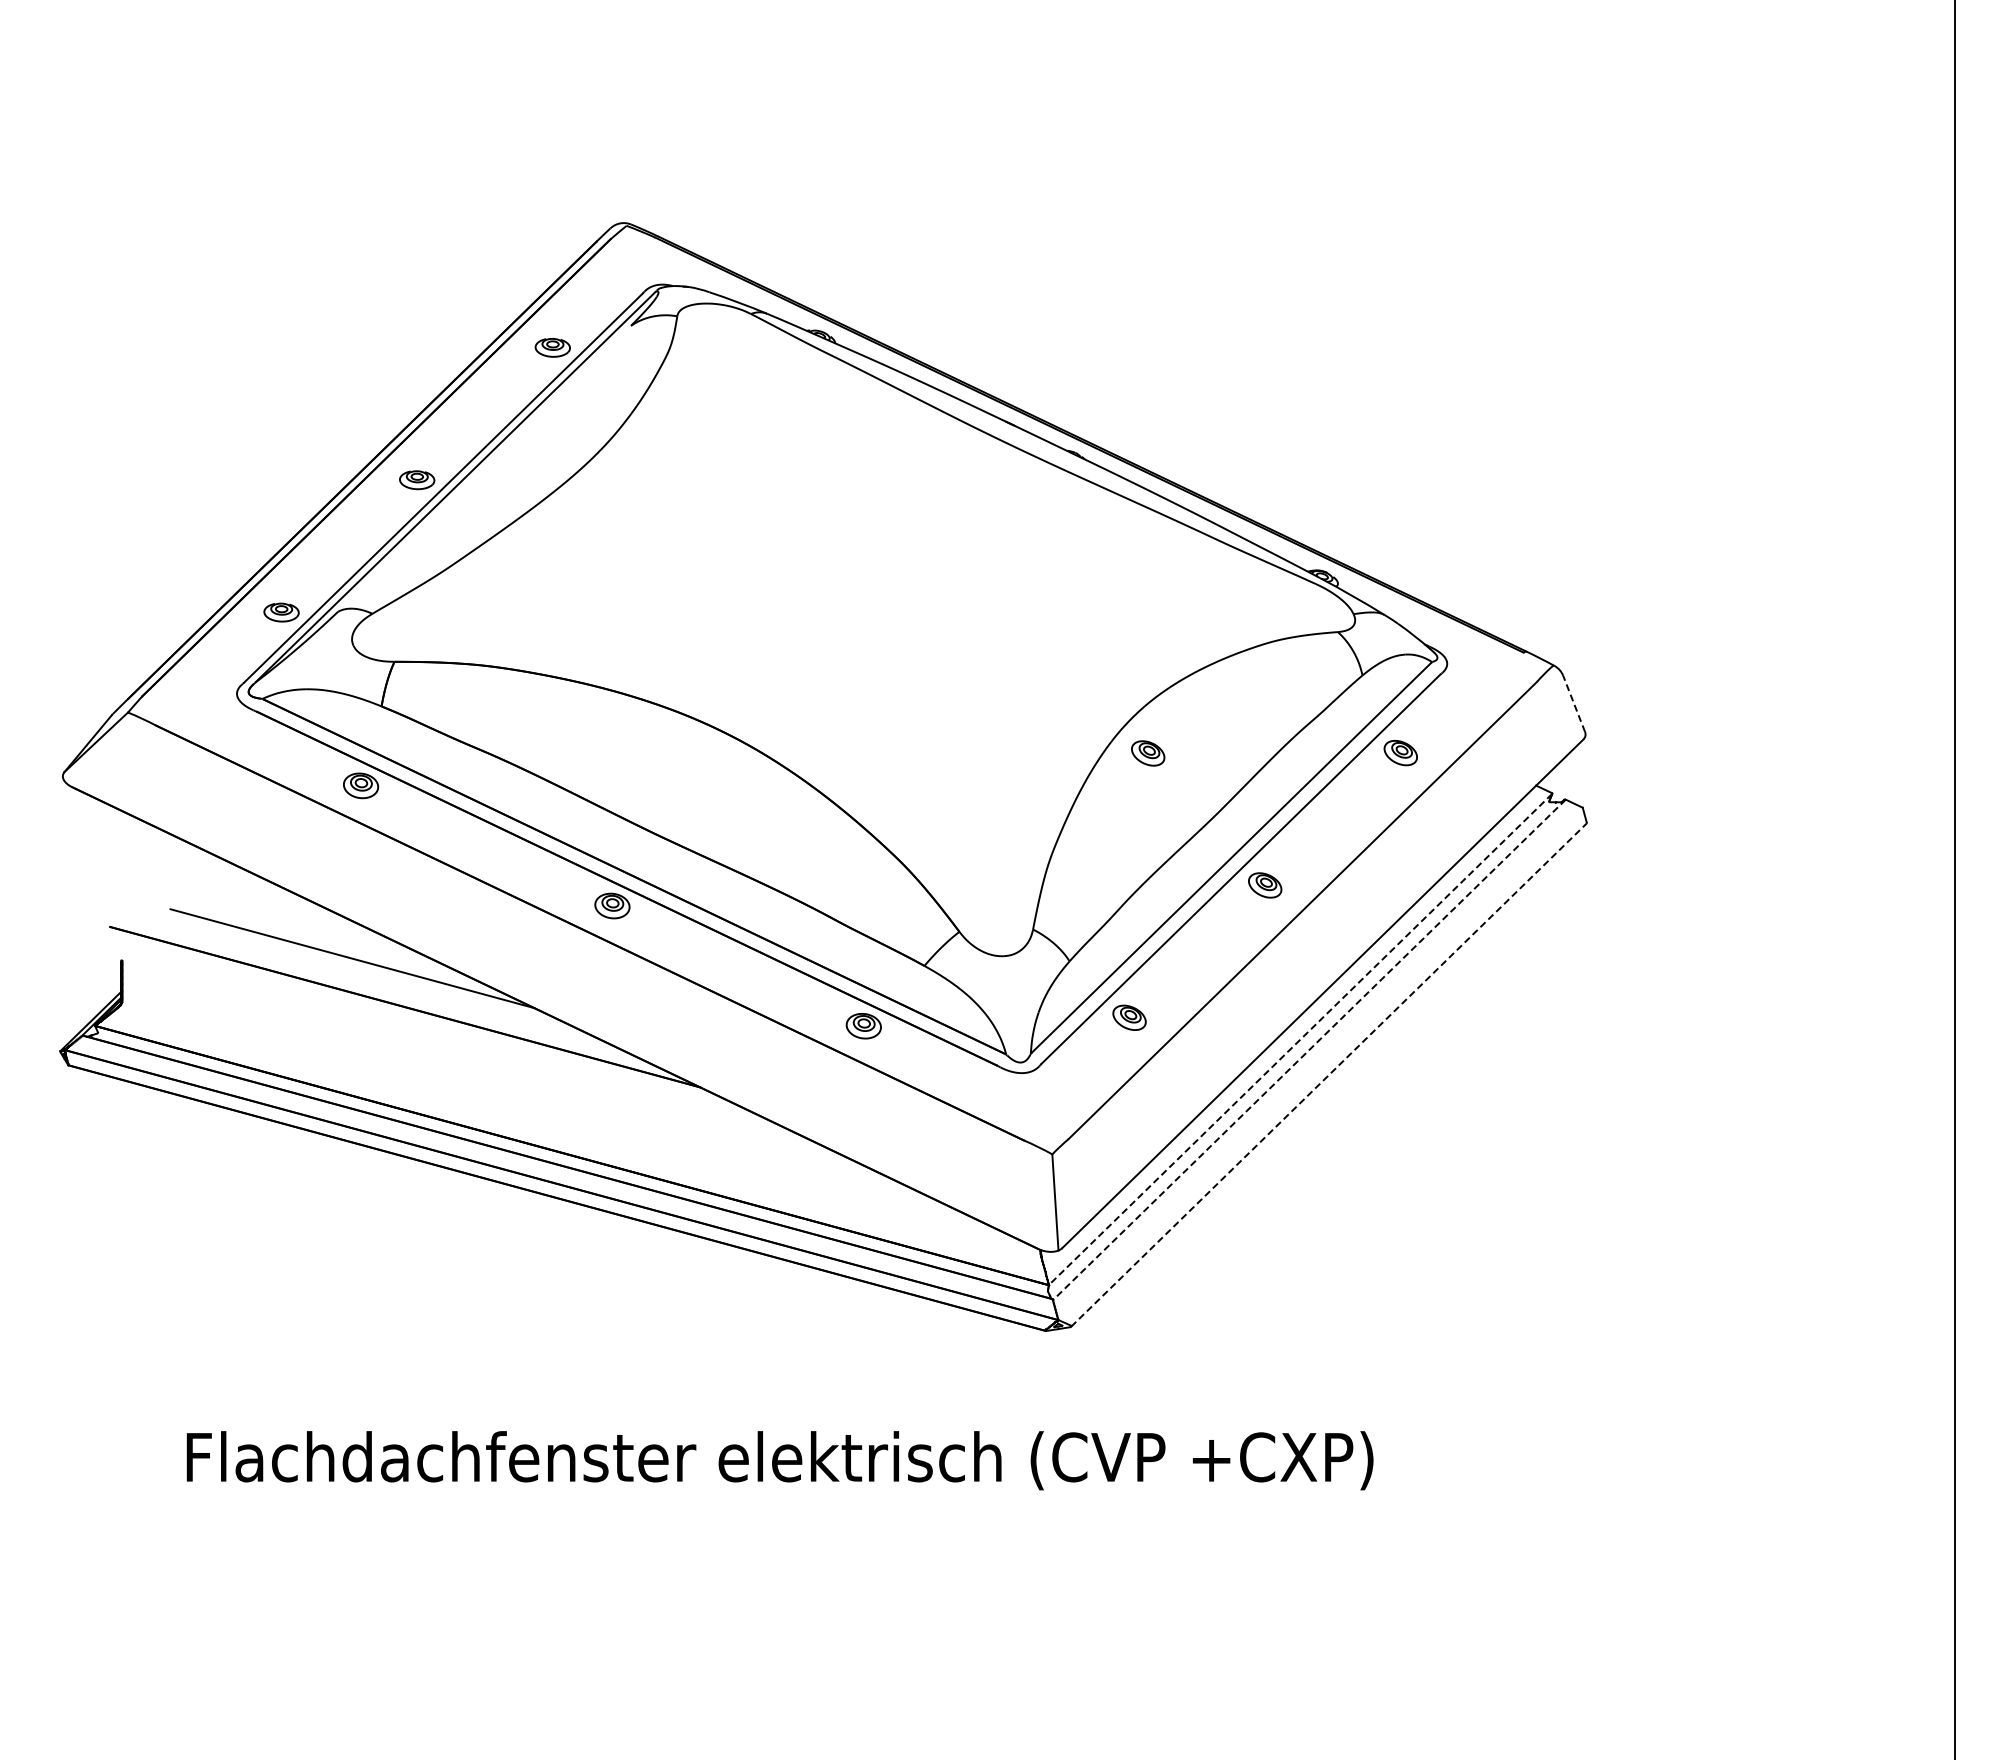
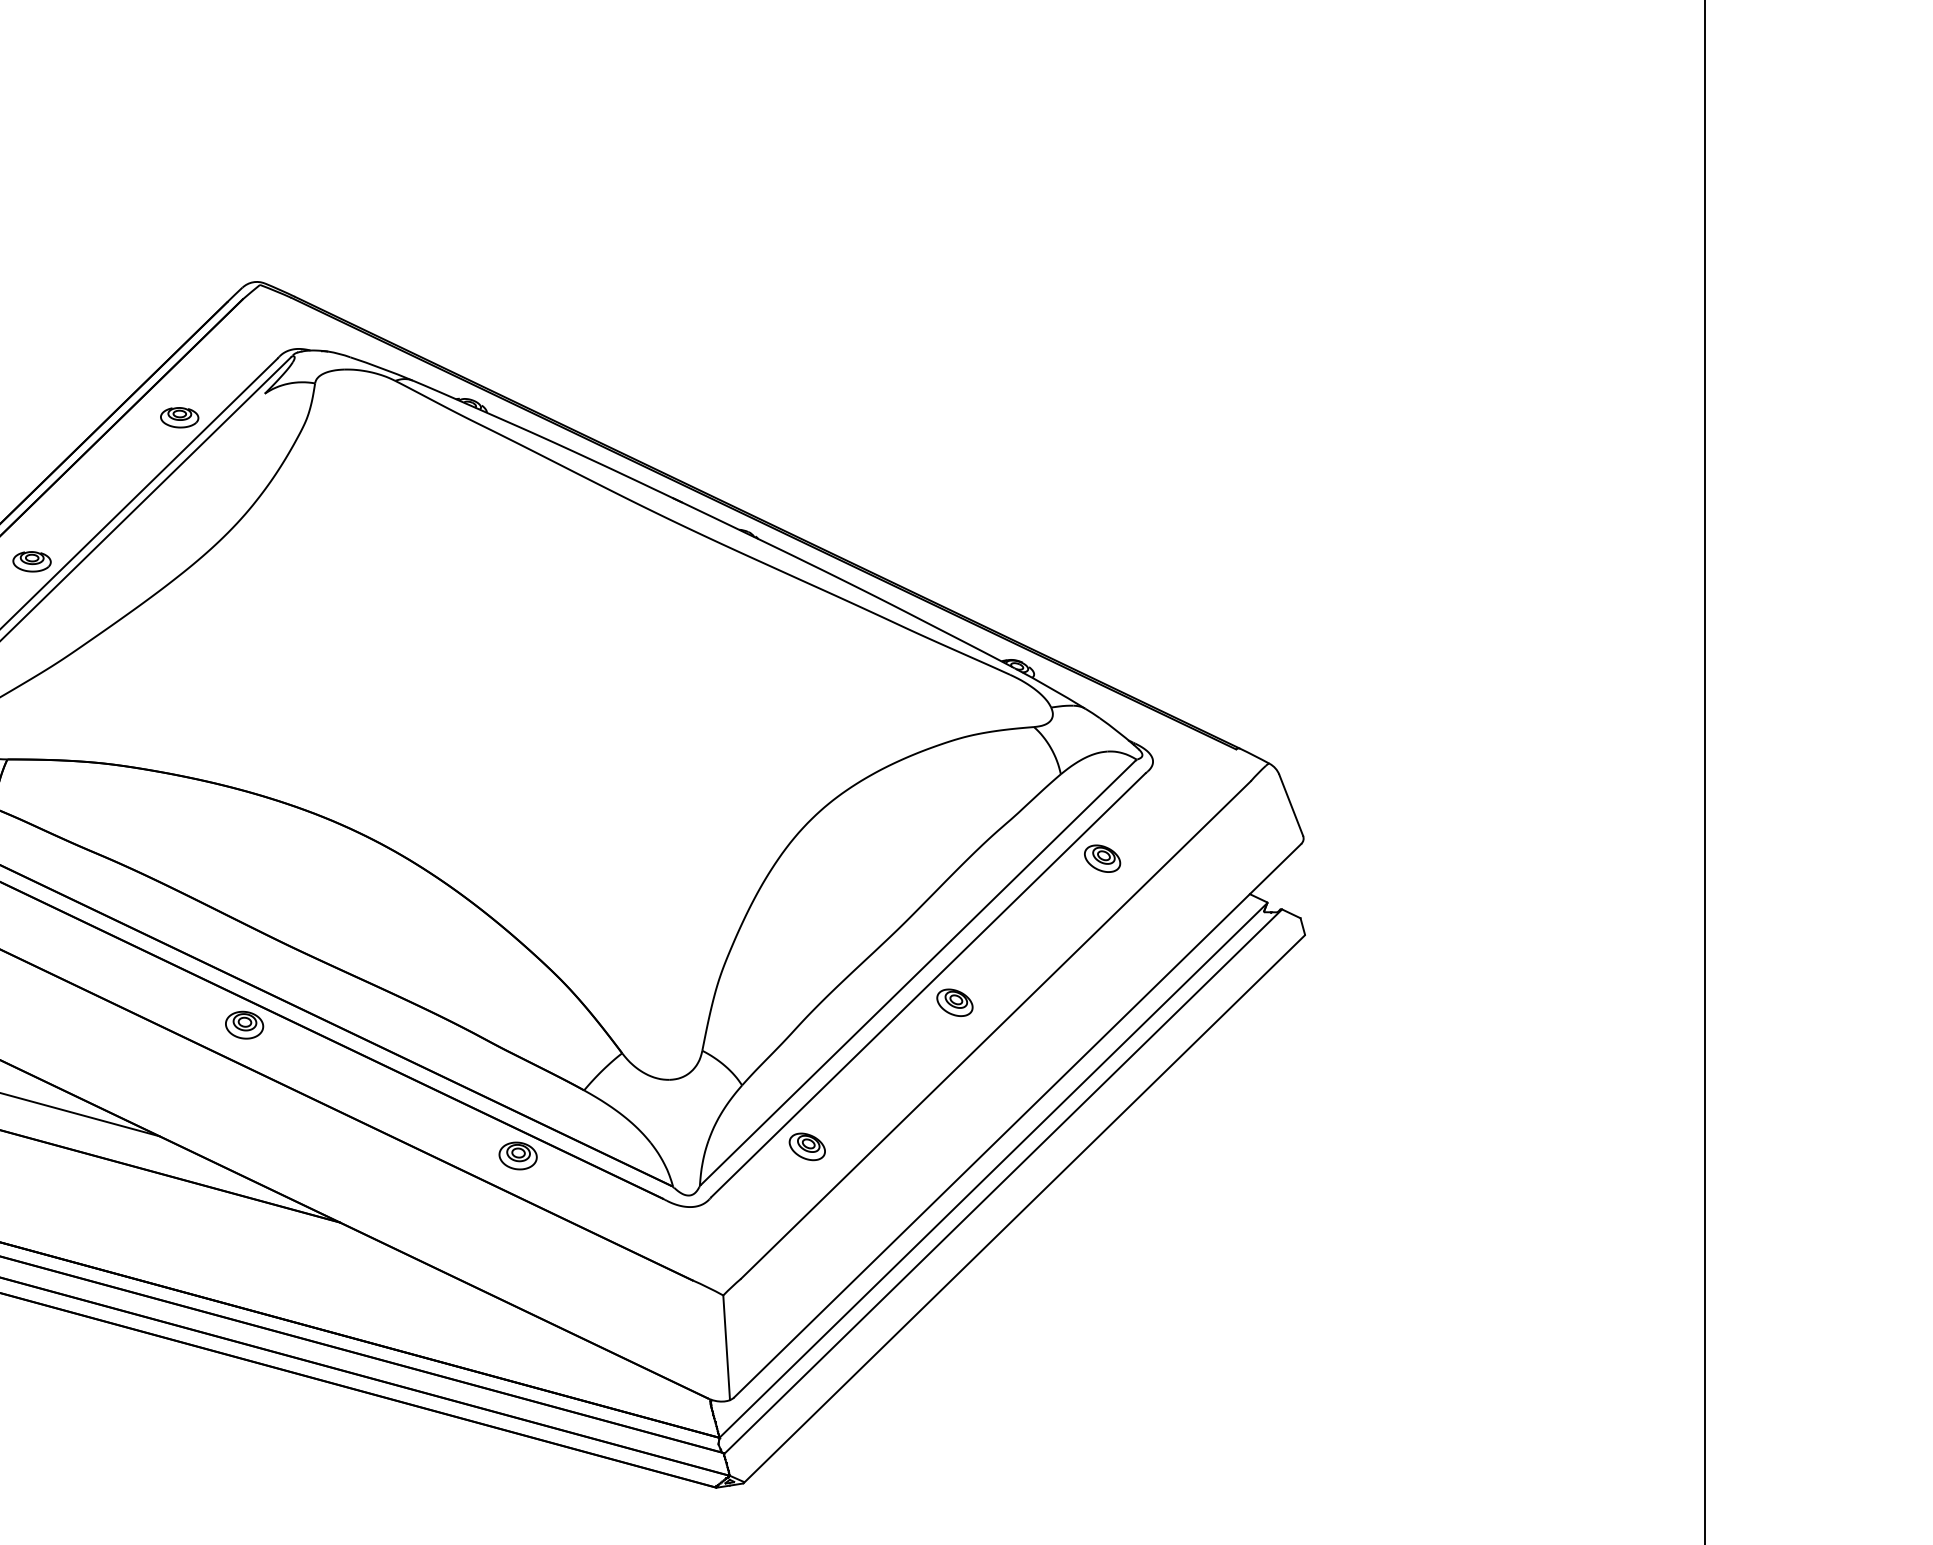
line: (1573, 703) -> (1290, 804), dashed -> solid
part: (1148, 753) -> (827, 859), removed
line: (1300, 1039) -> (993, 1170), dashed -> solid
line: (1309, 1050) -> (1003, 1182), dashed -> solid
line: (1329, 1074) -> (1024, 1208), dashed -> solid

